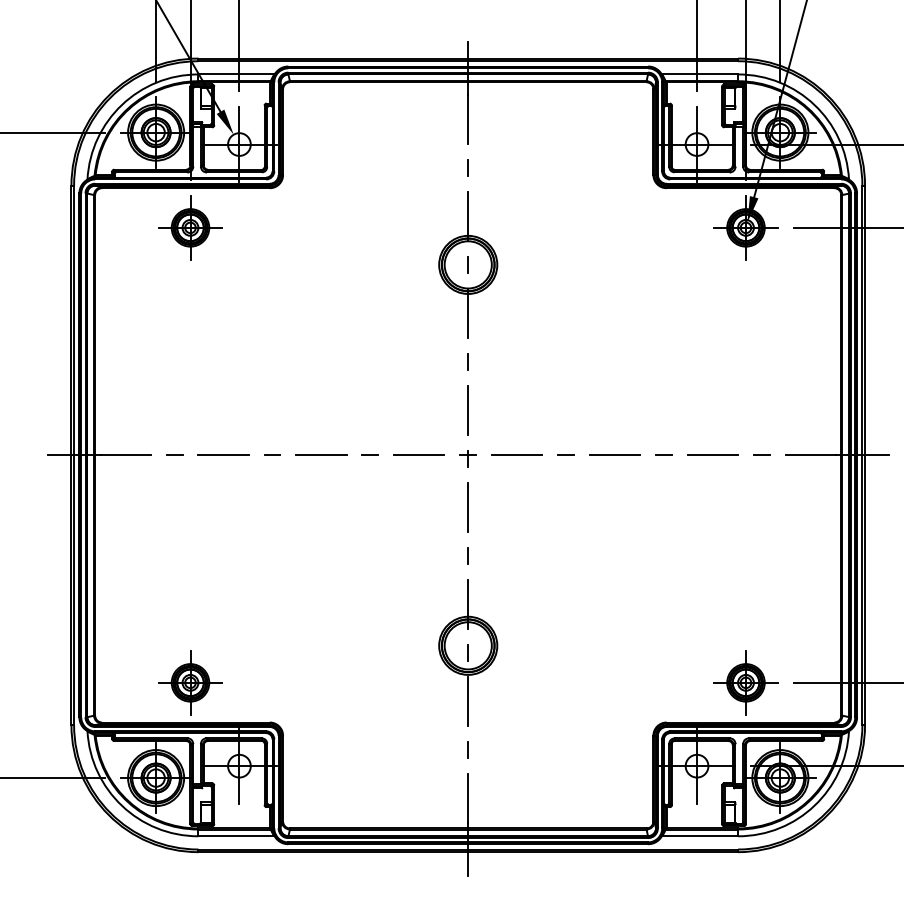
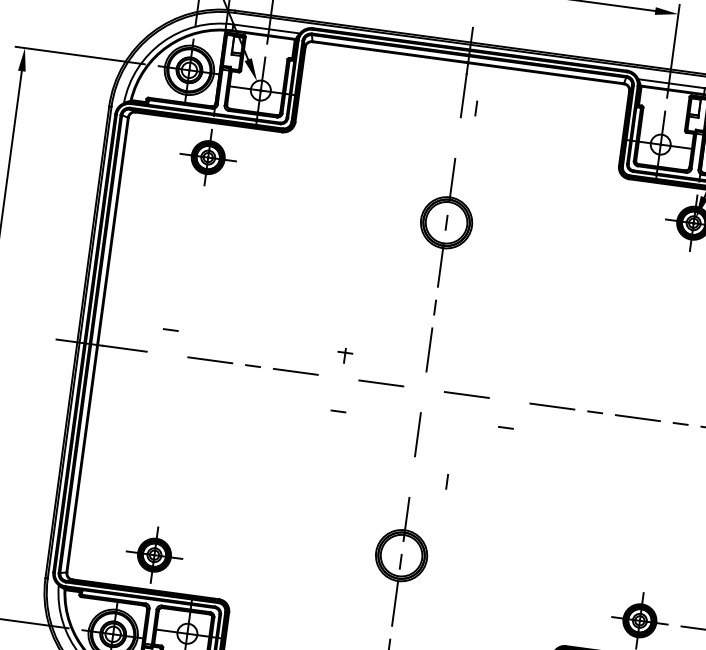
line: (467, 167) -> (475, 108), moved
line: (174, 454) -> (170, 329), moved
line: (369, 454) -> (337, 410), moved
line: (565, 454) -> (505, 427), moved
part: (467, 458) -> (344, 355), moved
line: (467, 555) -> (446, 481), moved

